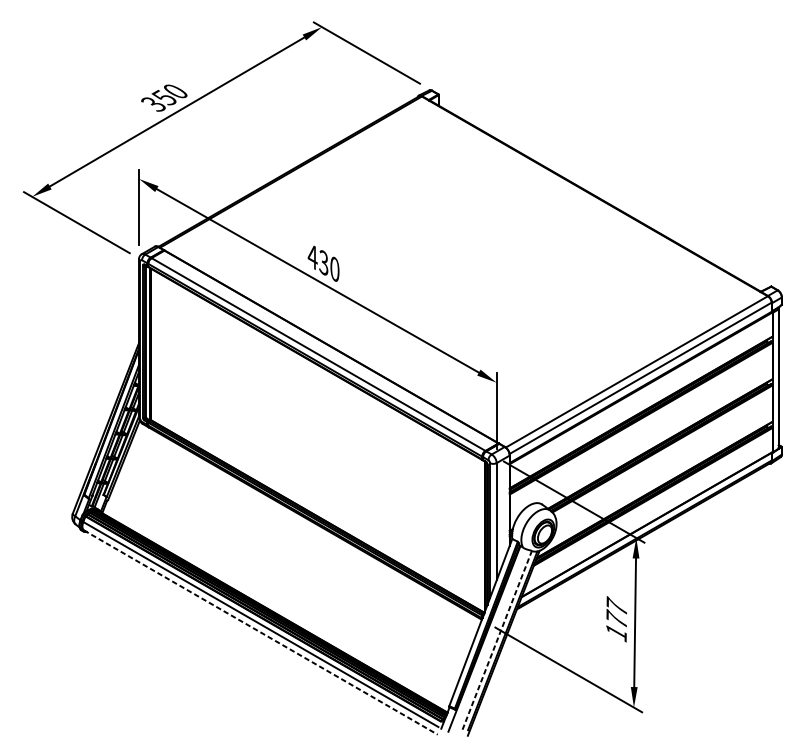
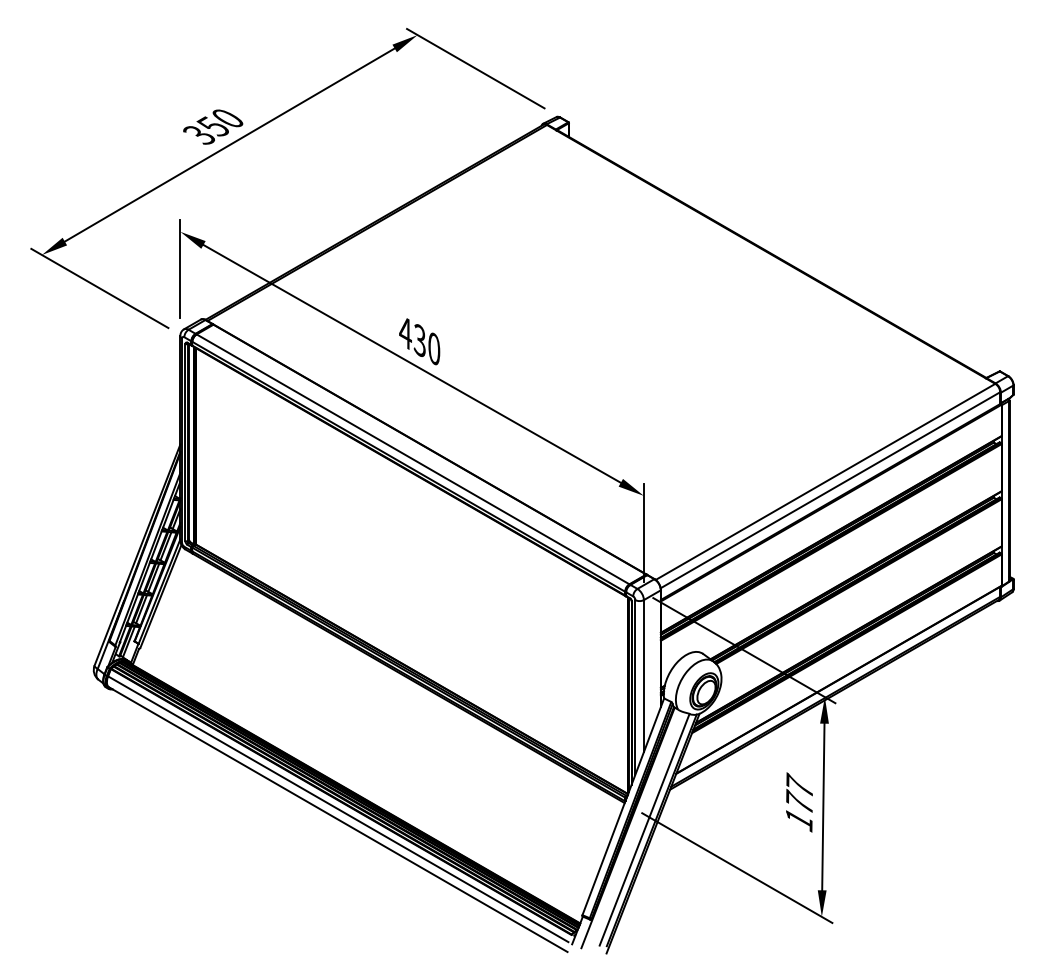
line: (261, 632) -> (338, 819), dashed -> solid
line: (497, 640) -> (644, 829), dashed -> solid

